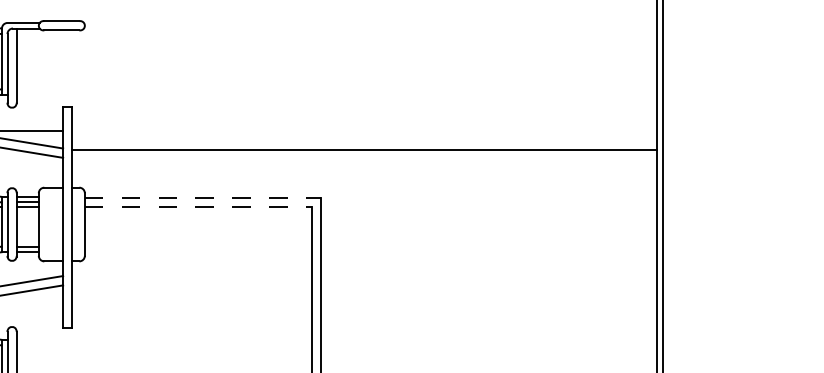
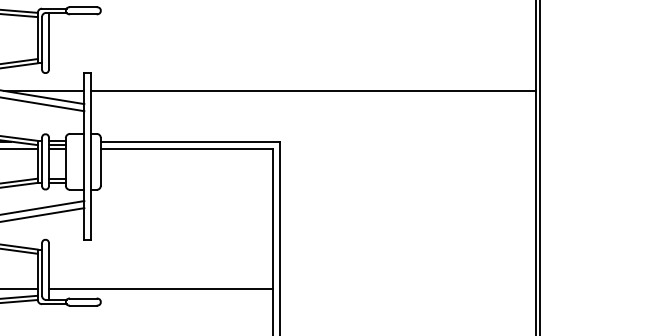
line: (364, 149) -> (313, 90), moved
line: (202, 197) -> (190, 141), dashed -> solid
line: (198, 206) -> (187, 148), dashed -> solid

